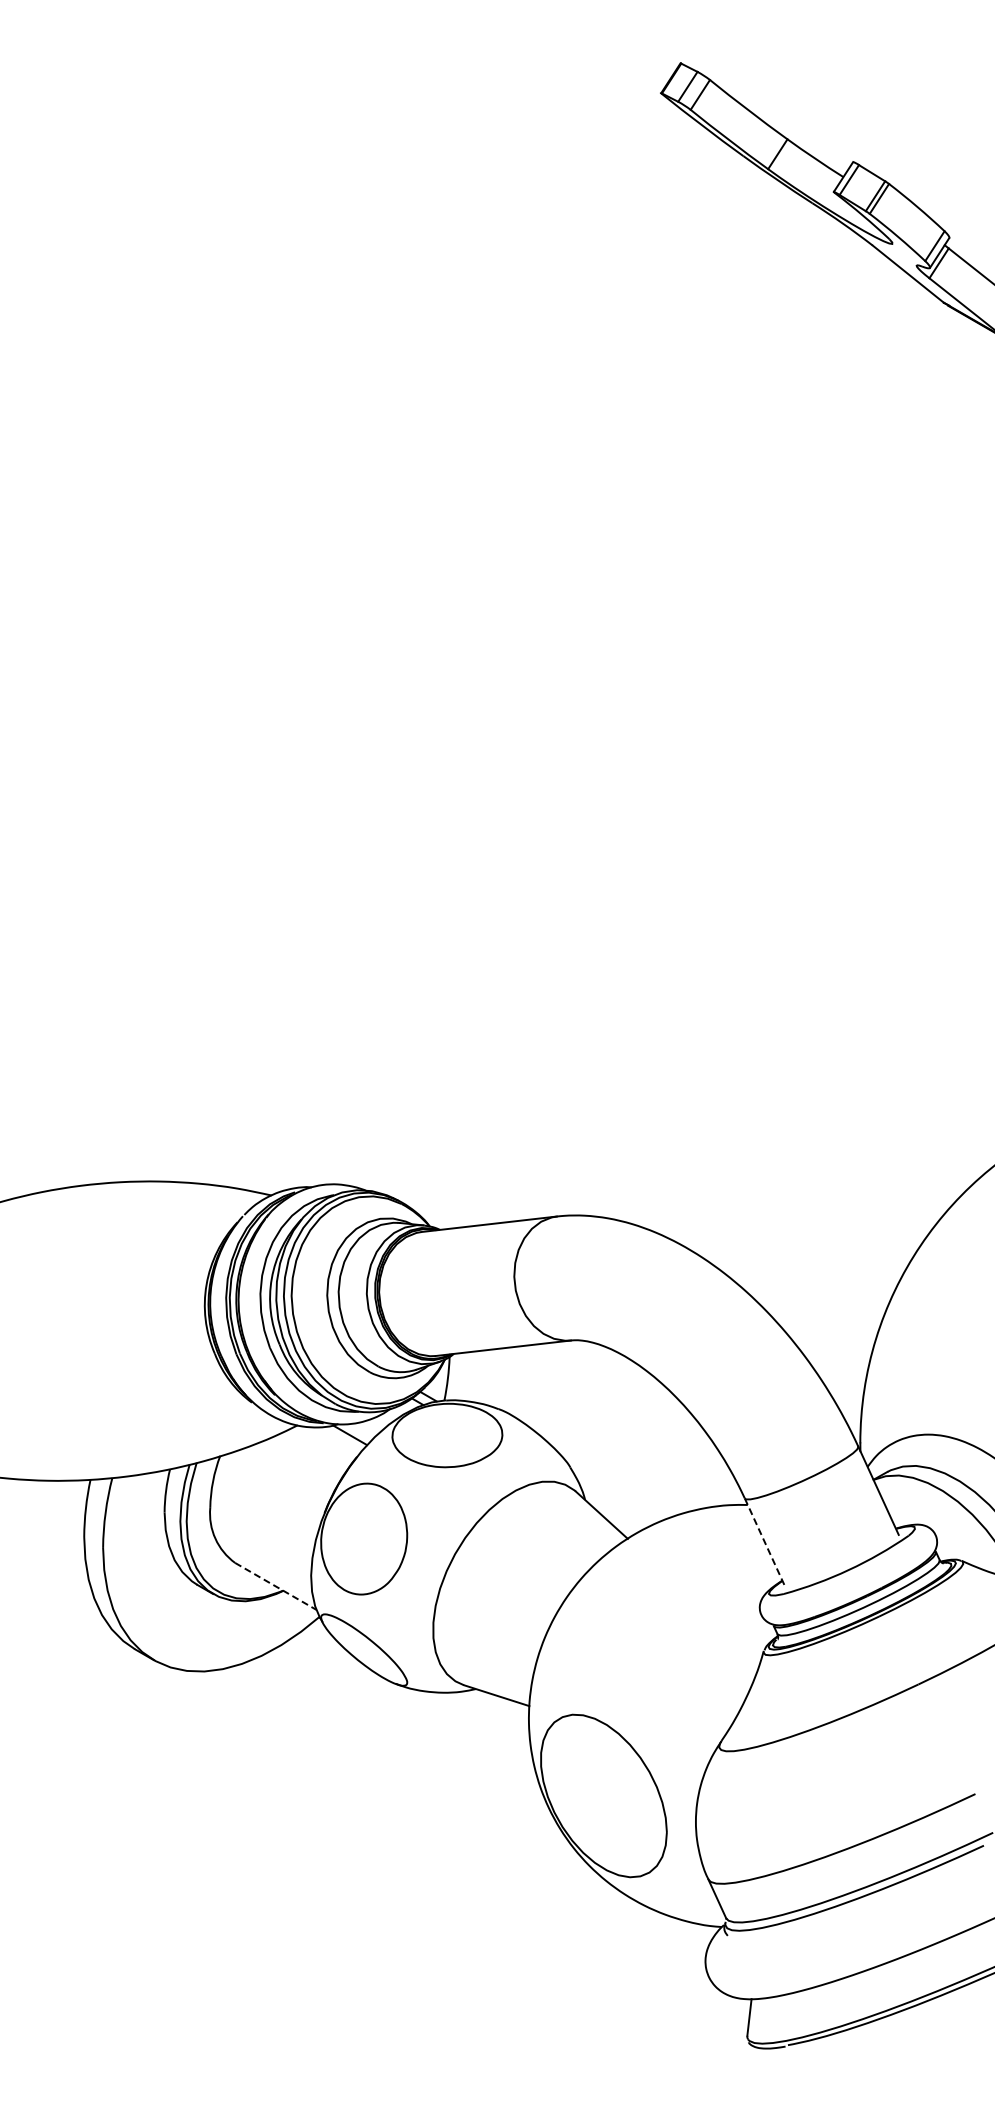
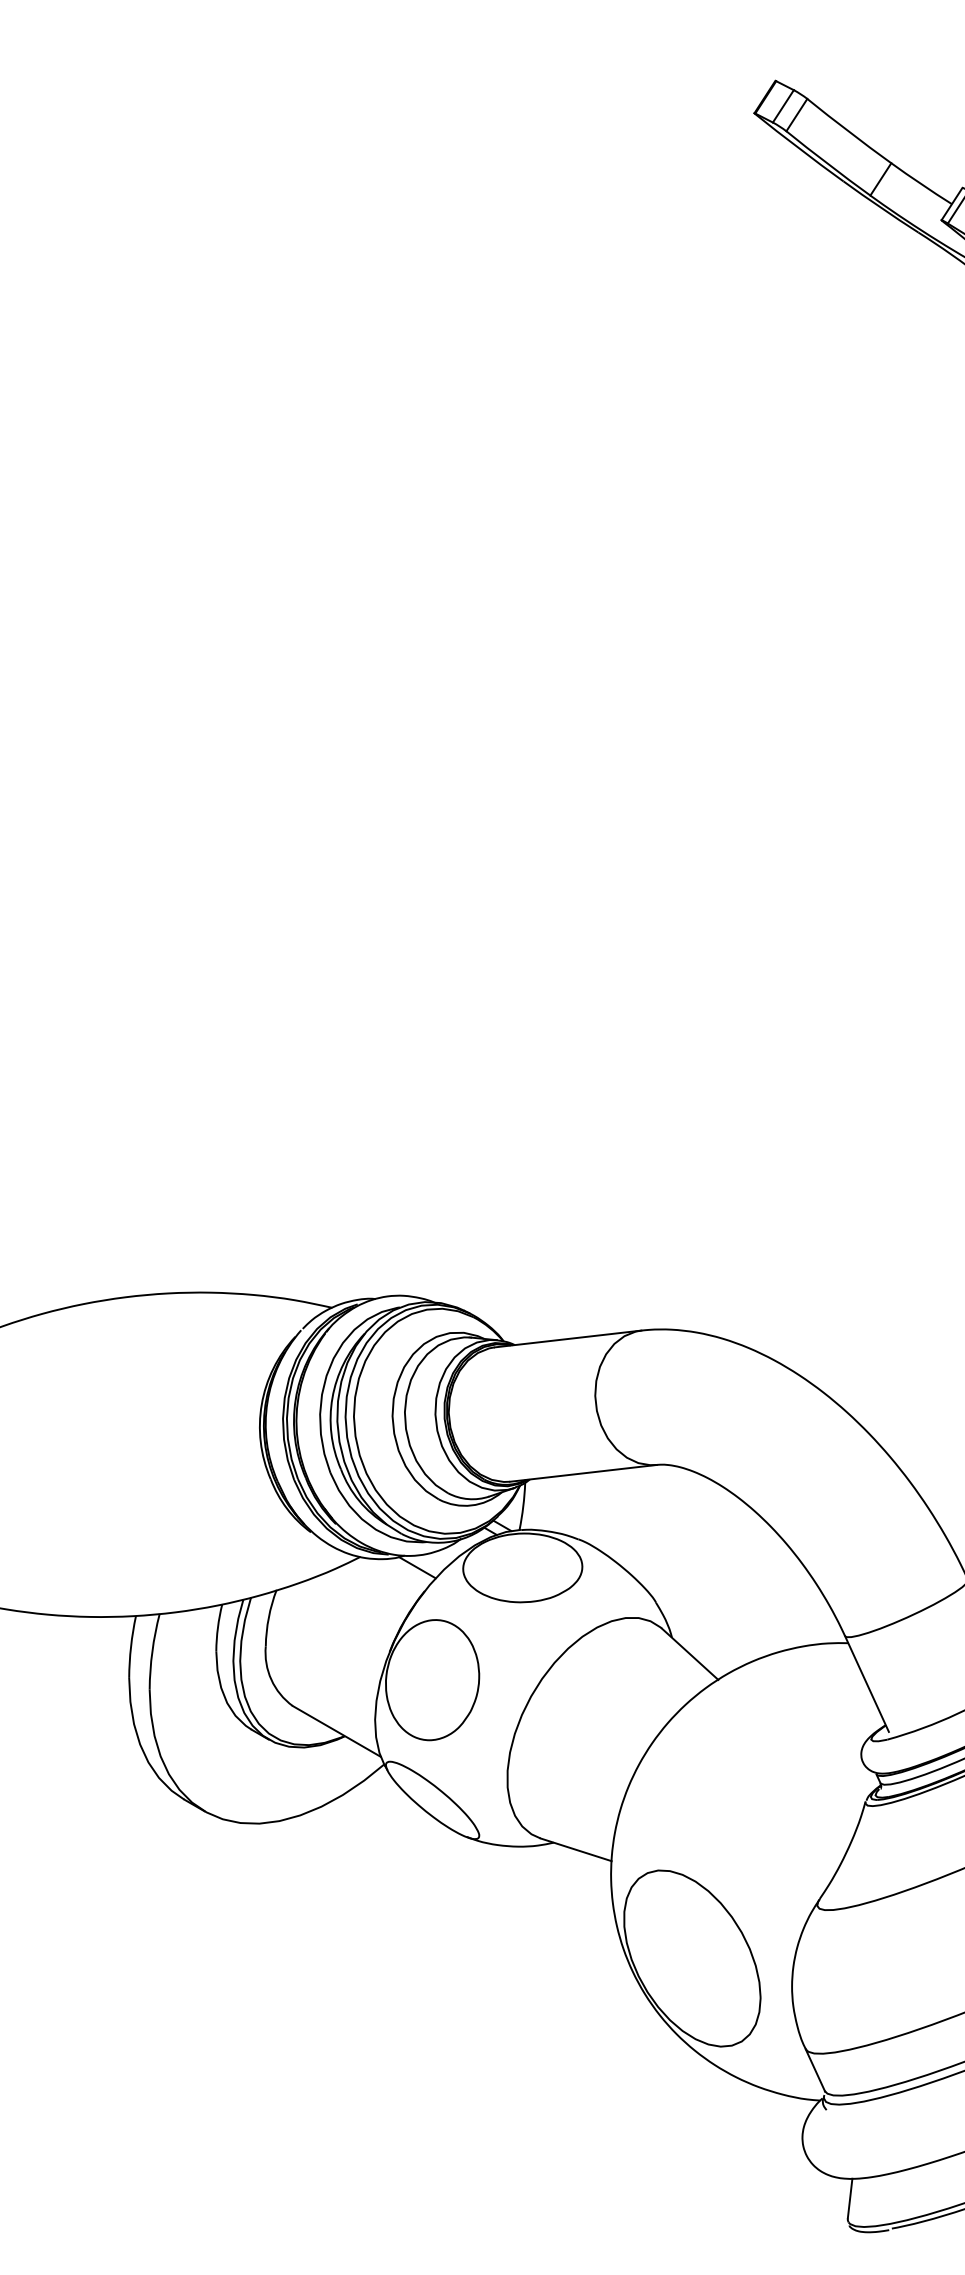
line: (765, 1542) -> (867, 1683), dashed -> solid
line: (275, 1586) -> (336, 1731), dashed -> solid

